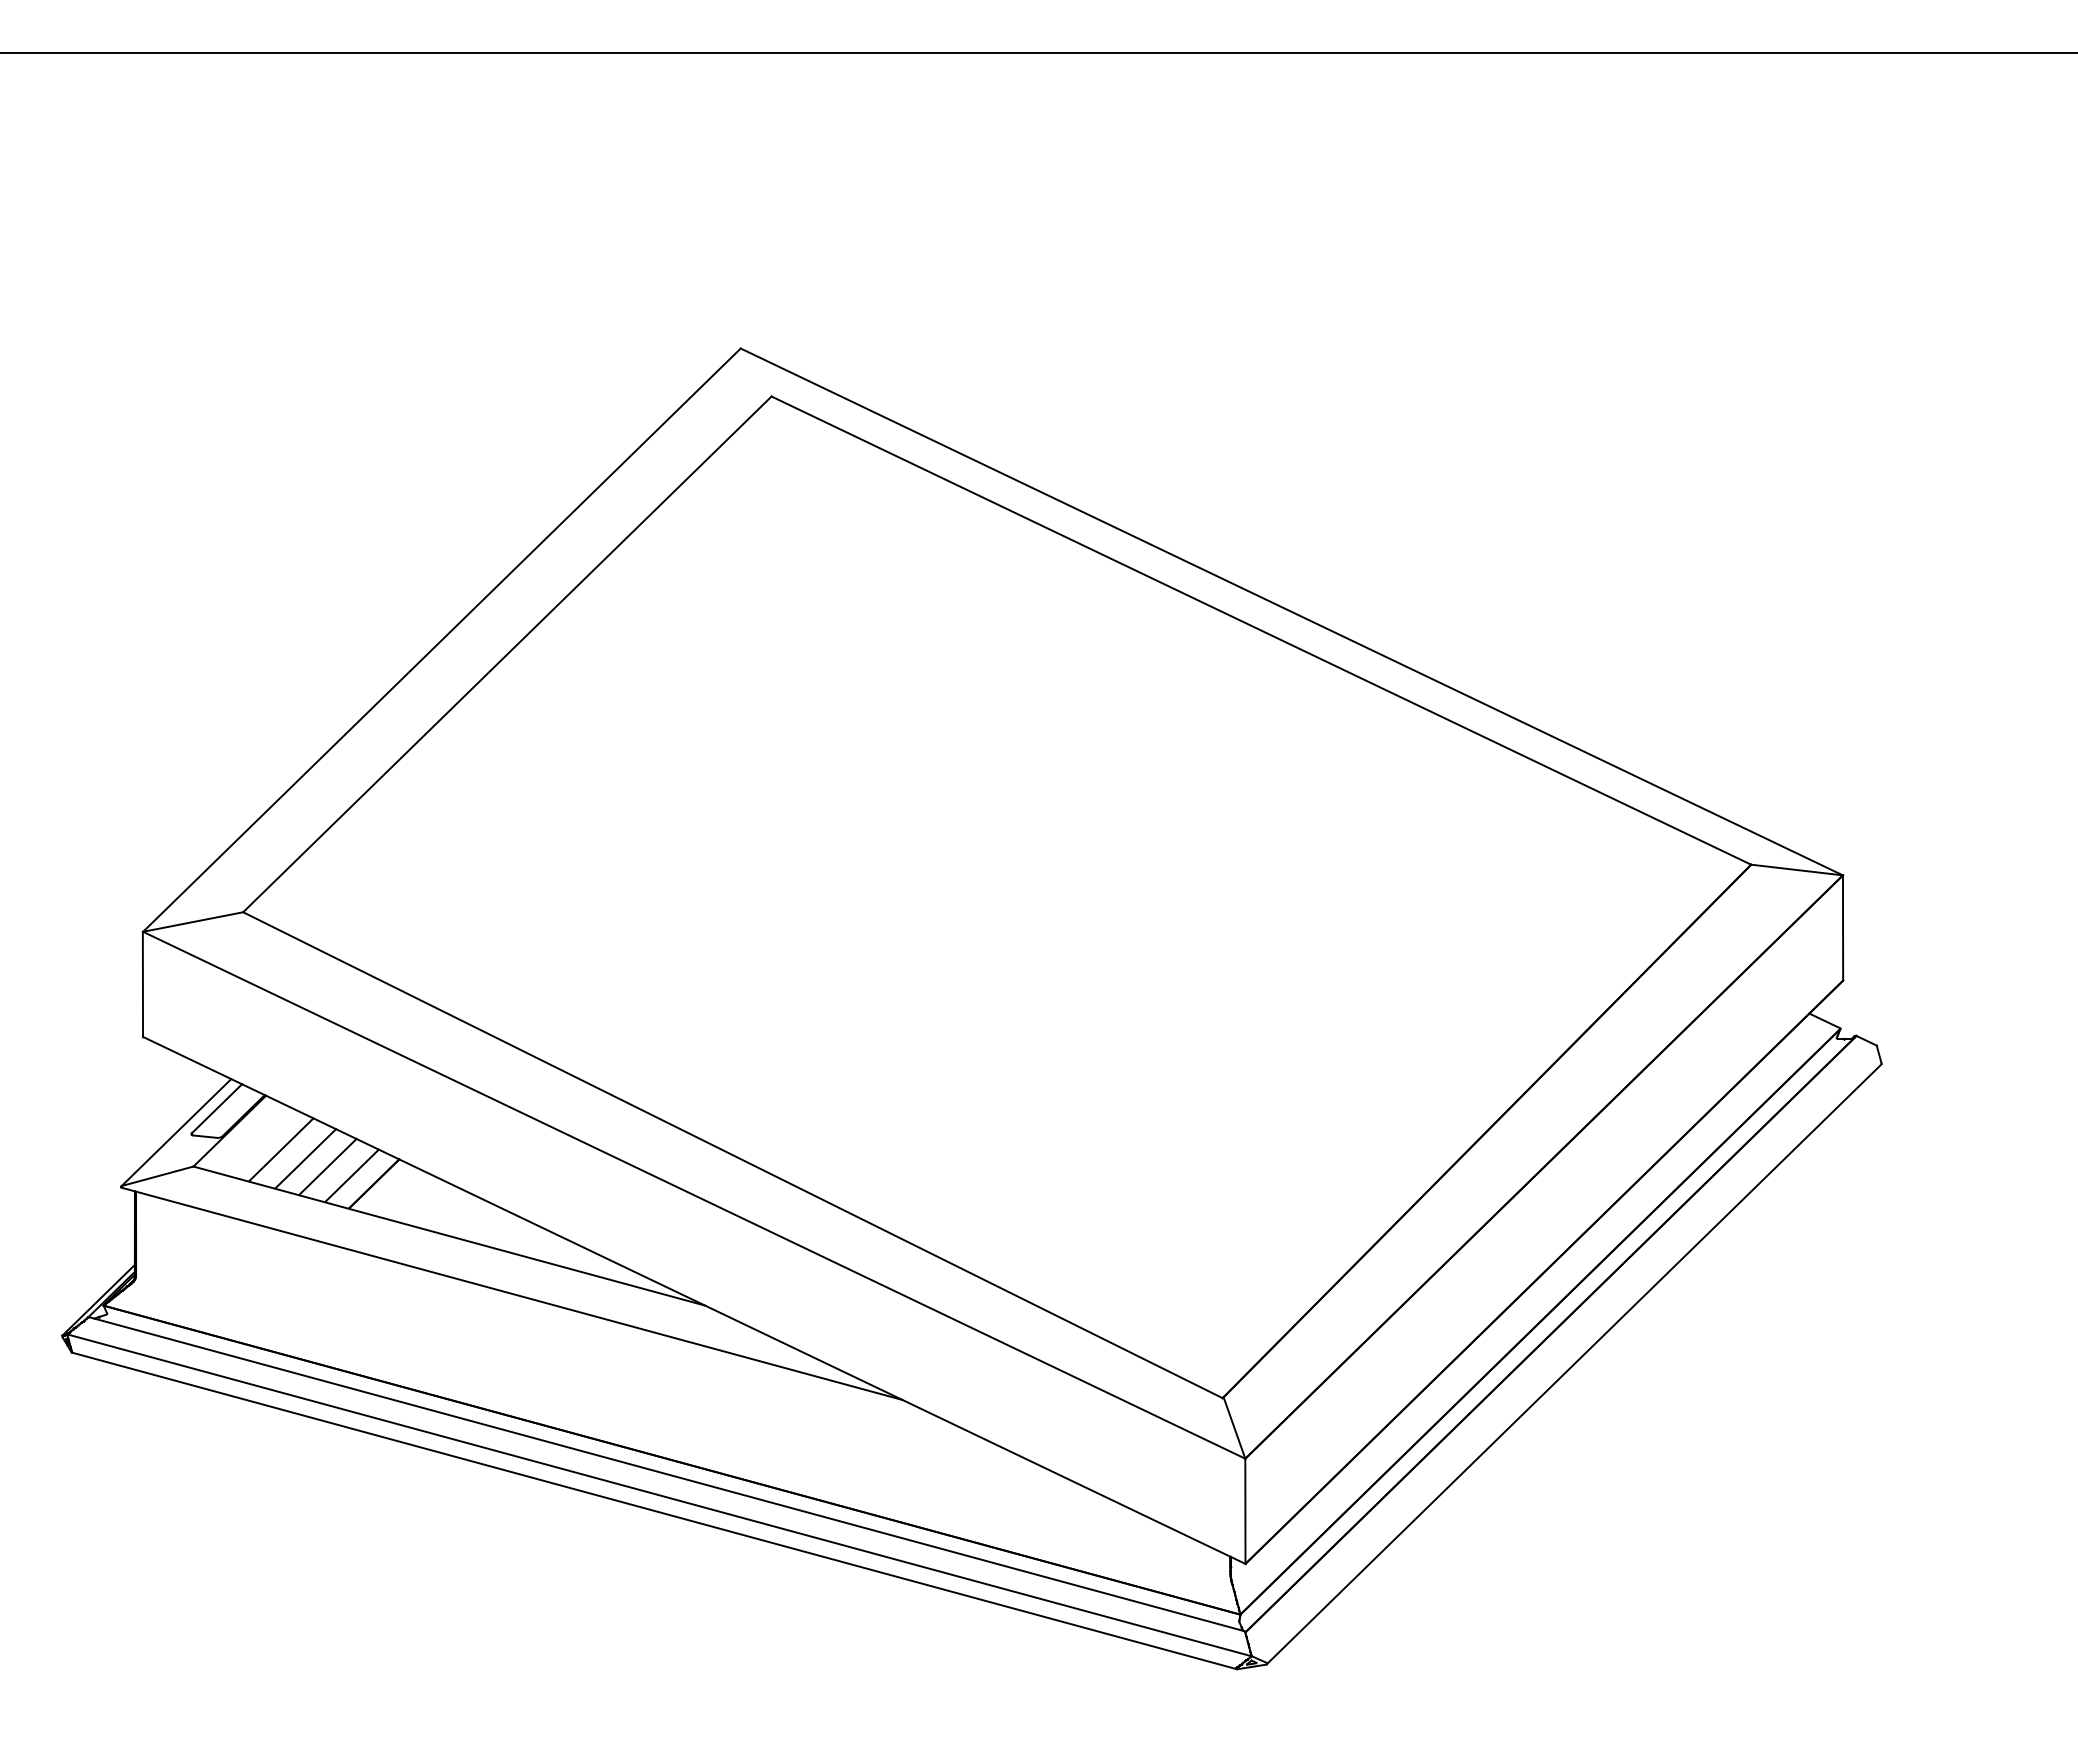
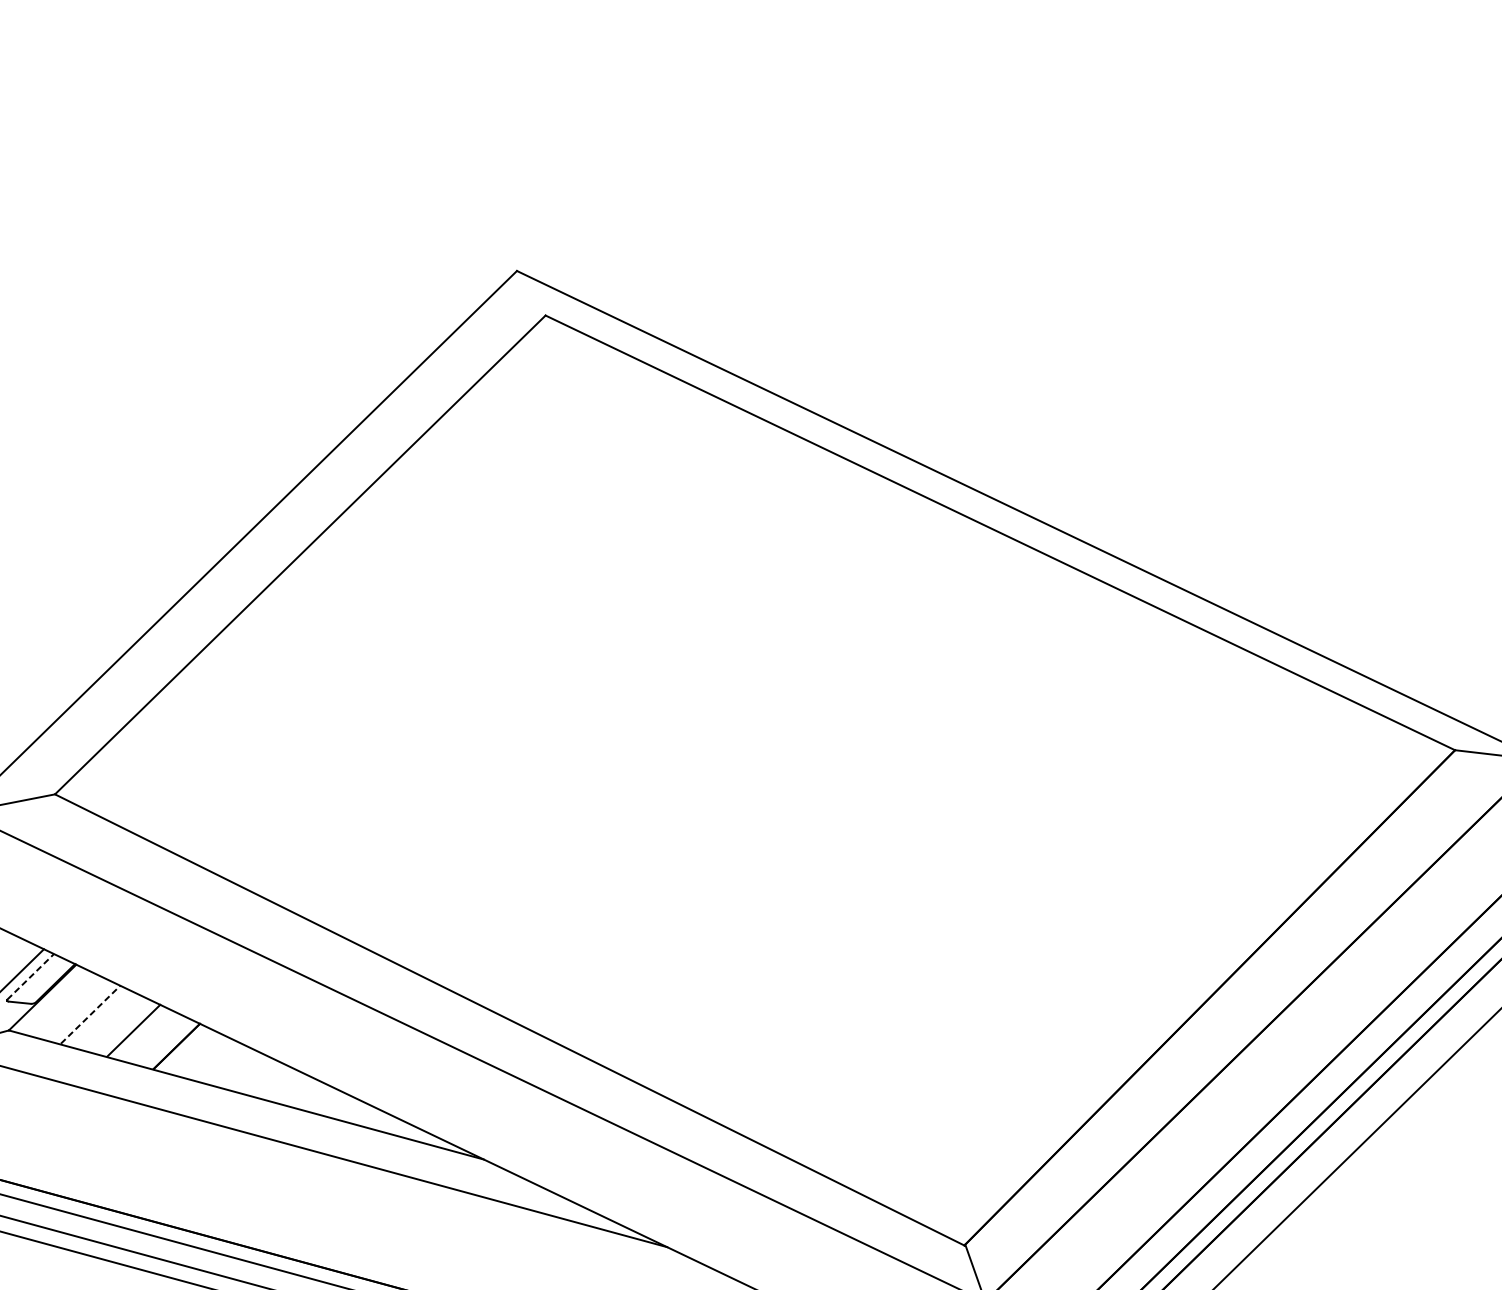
line: (217, 1108) -> (31, 976), solid -> dashed
line: (281, 1149) -> (90, 1014), solid -> dashed
line: (305, 1158) -> (112, 1022), removed
line: (351, 1175) -> (155, 1038), removed

